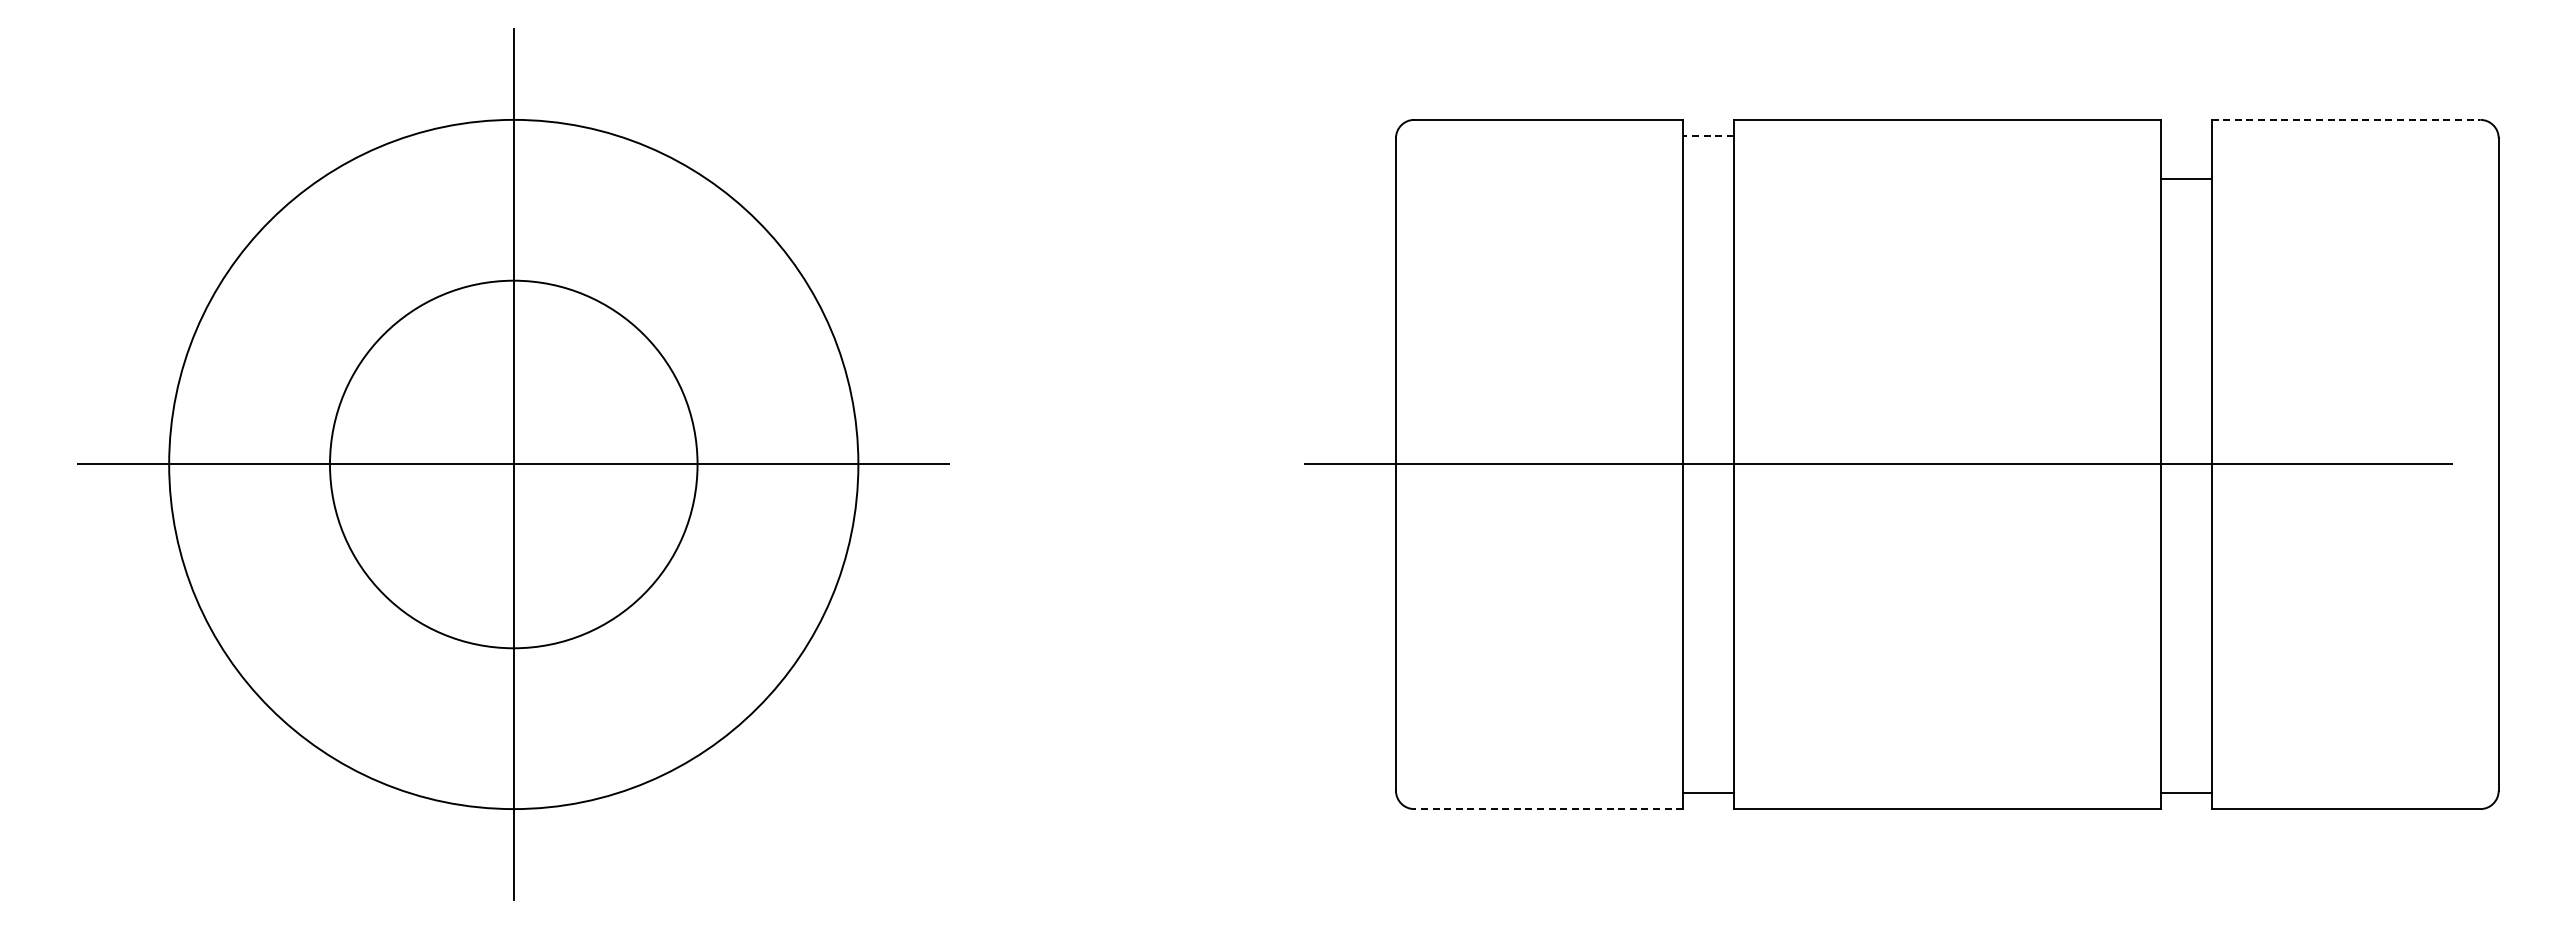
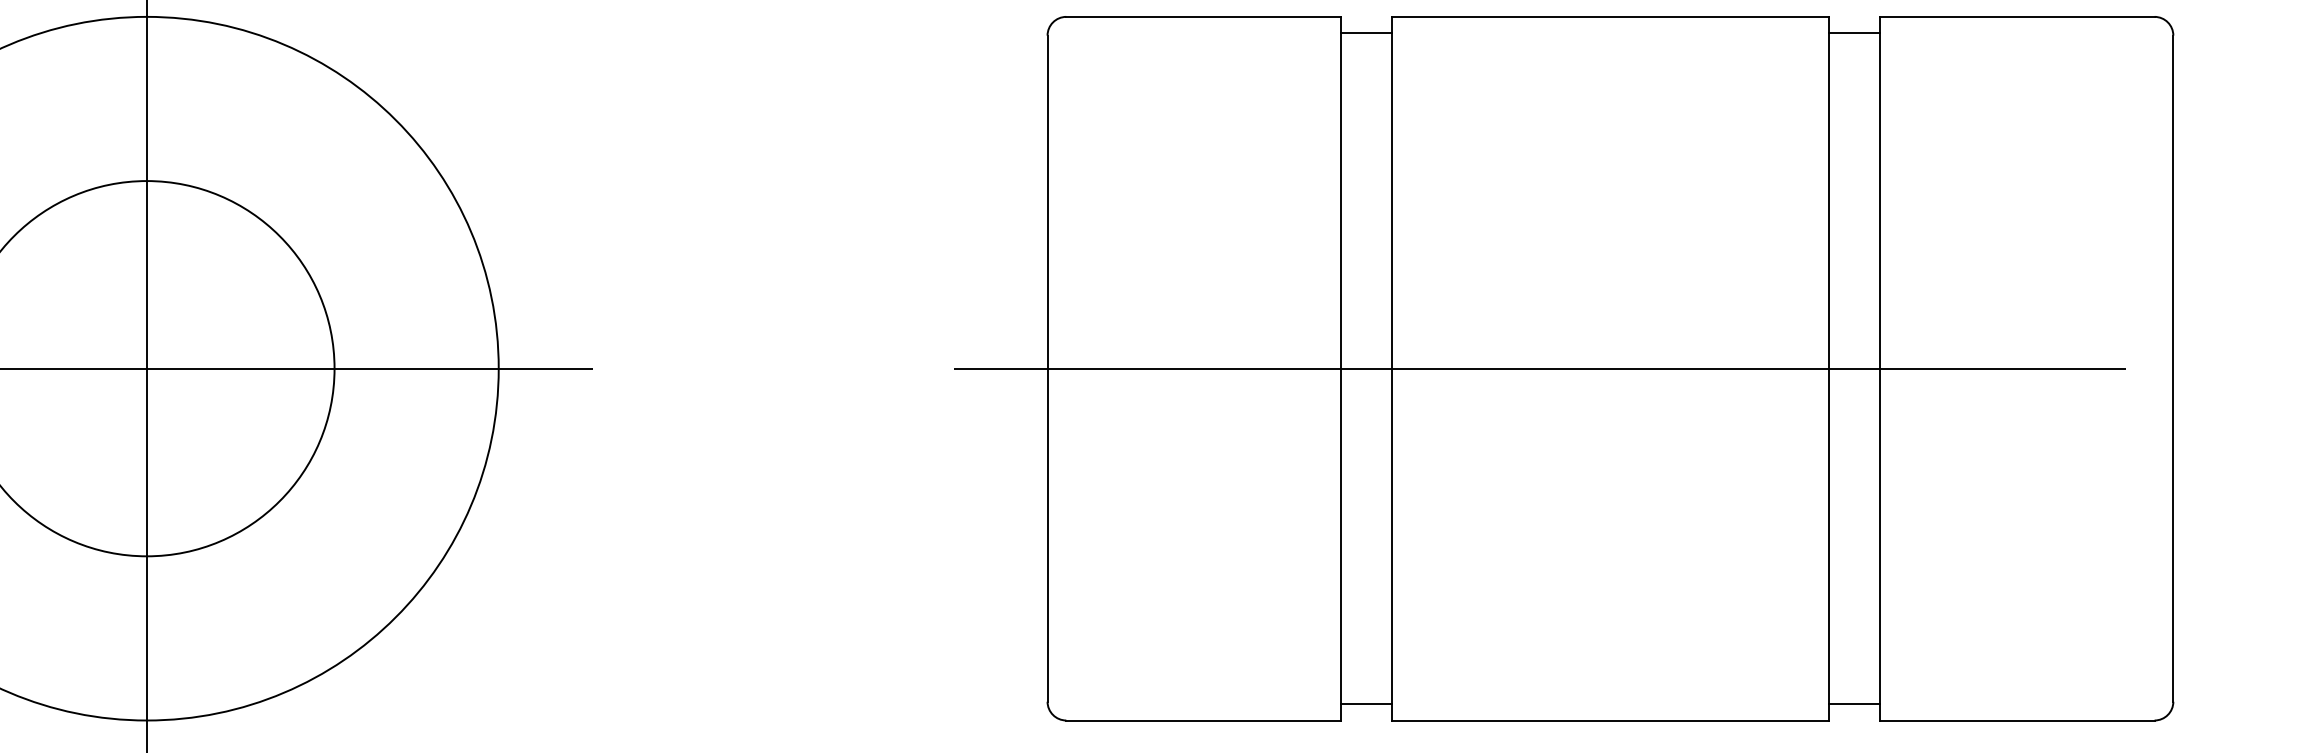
line: (2346, 119) -> (2017, 16), dashed -> solid
line: (1707, 135) -> (1365, 32), dashed -> solid
line: (2186, 178) -> (1854, 32), moved
line: (1548, 809) -> (1203, 720), dashed -> solid

